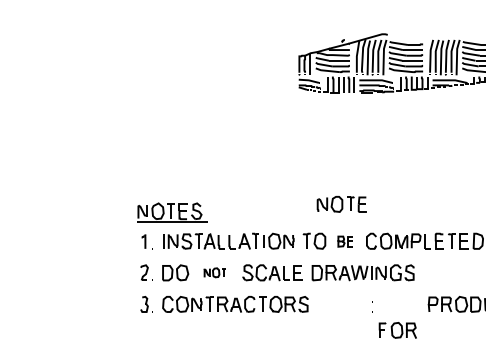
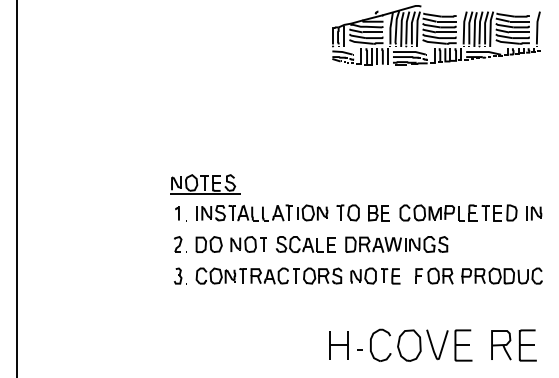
part: (341, 203) -> (375, 275), moved
part: (344, 241) -> (378, 213), size x1.43
part: (214, 272) -> (248, 244), size x1.67
part: (397, 329) -> (434, 275), moved

